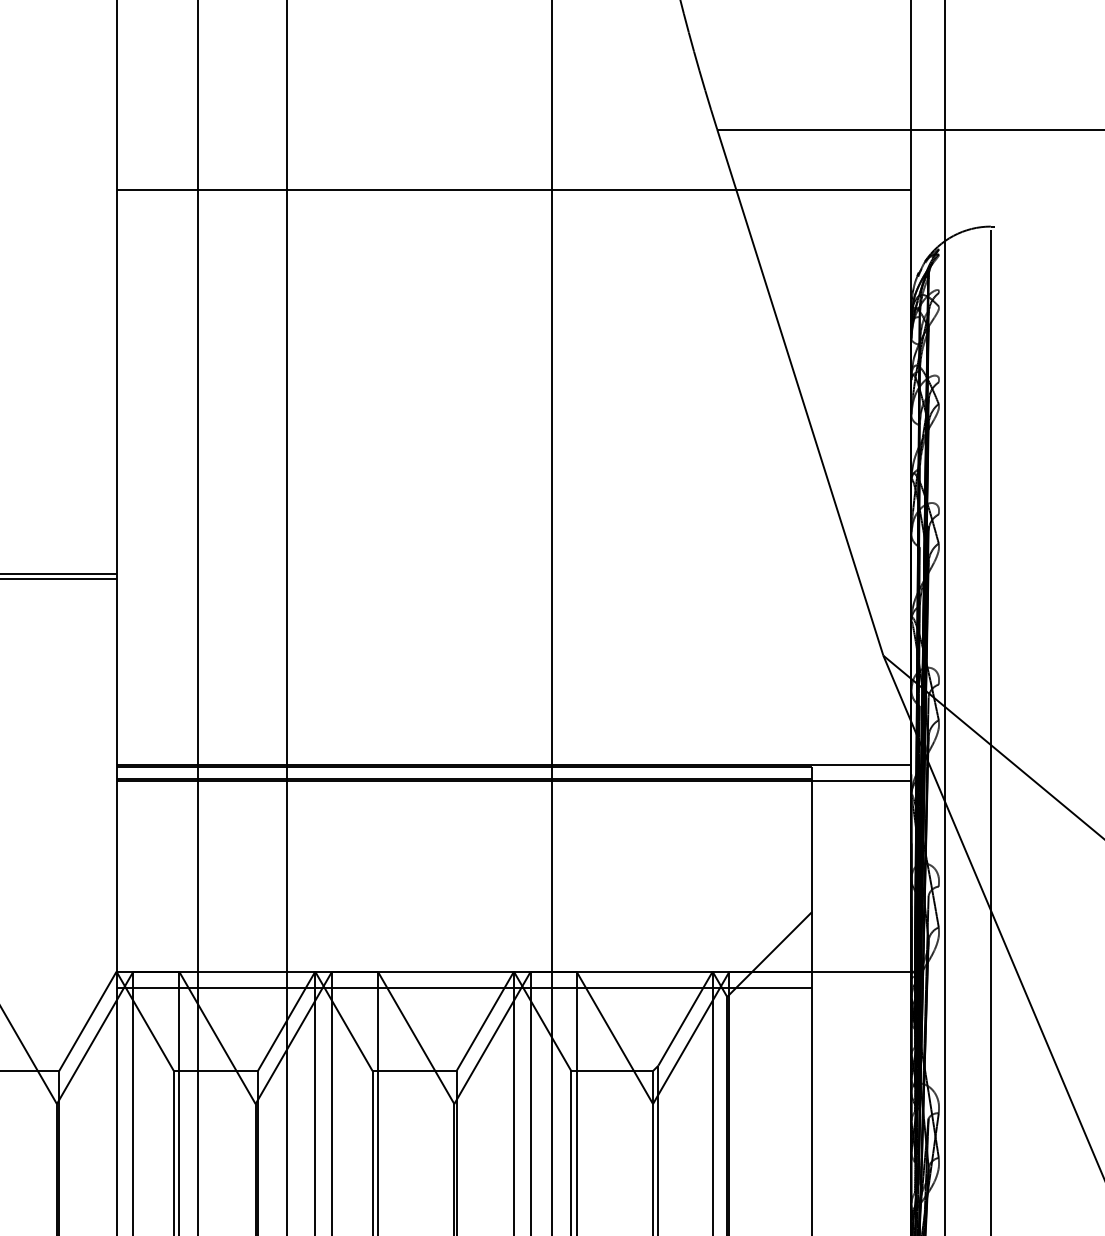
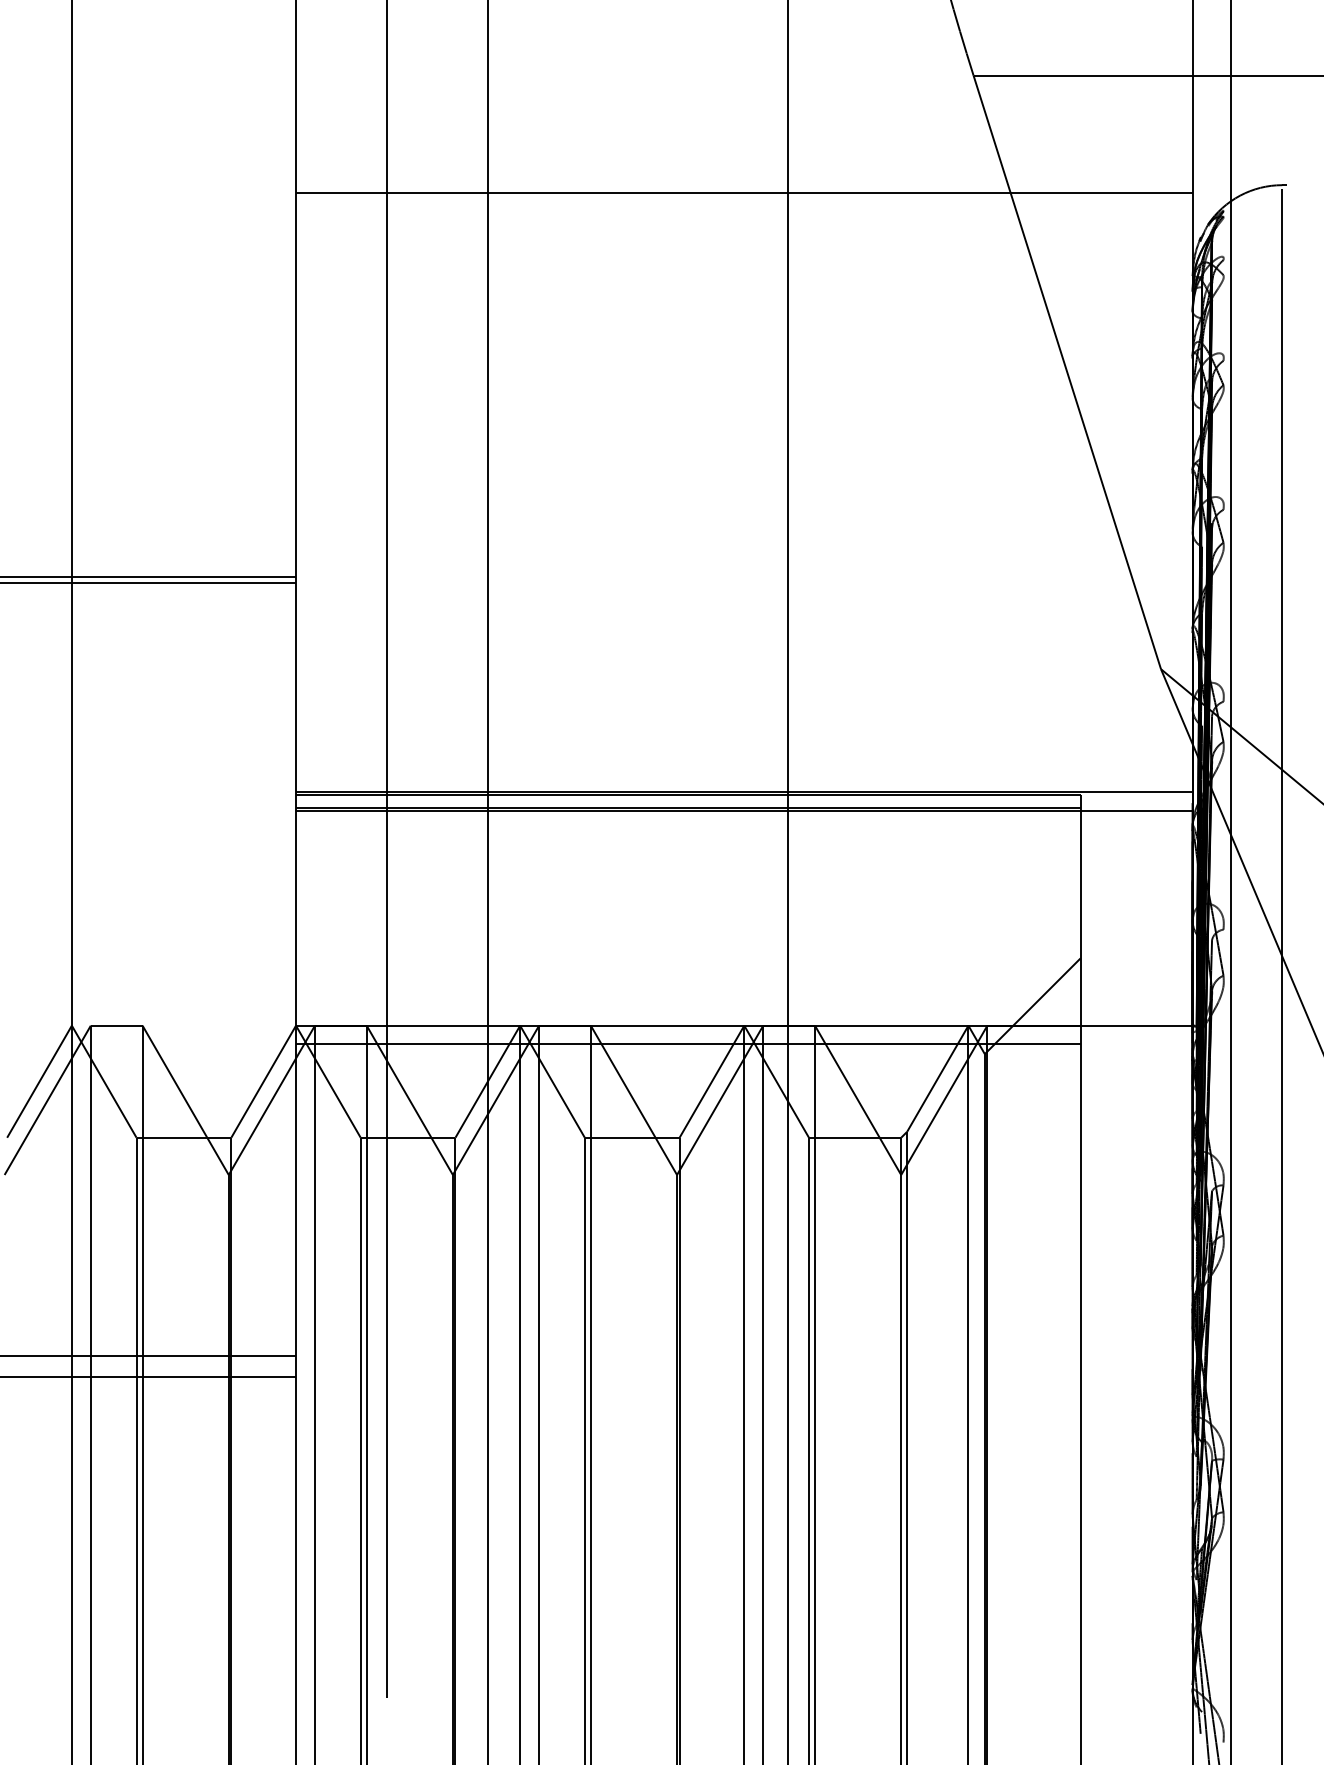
line: (514, 190) -> (744, 193), moved

